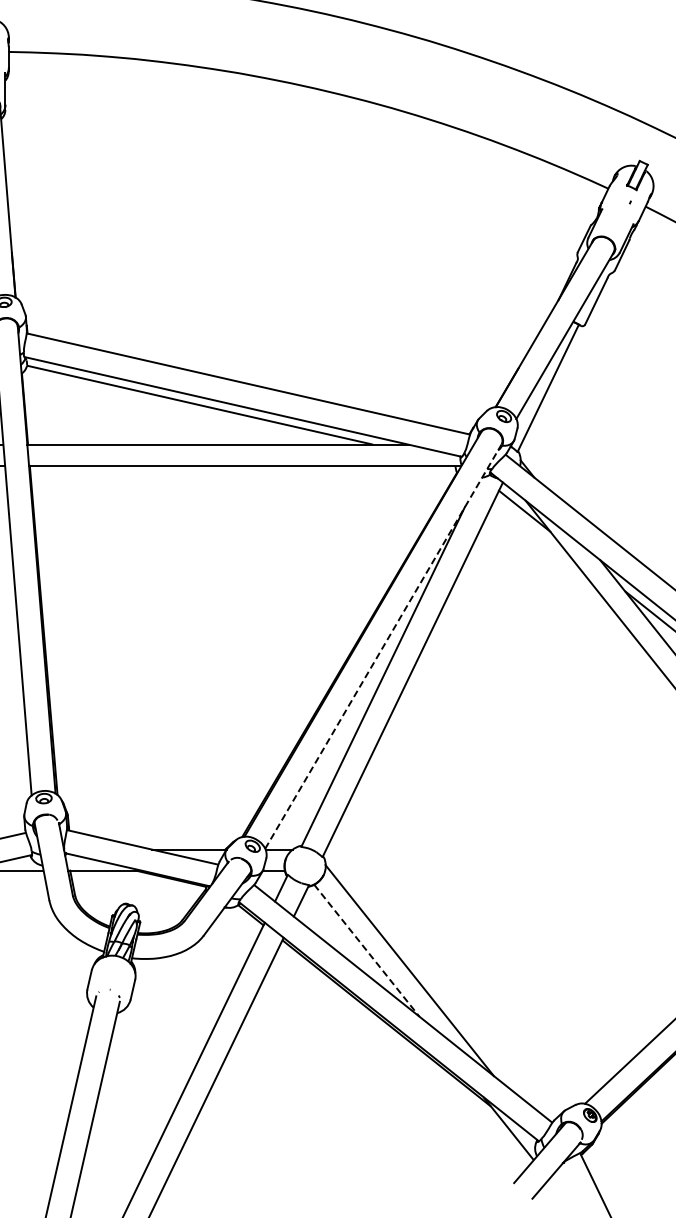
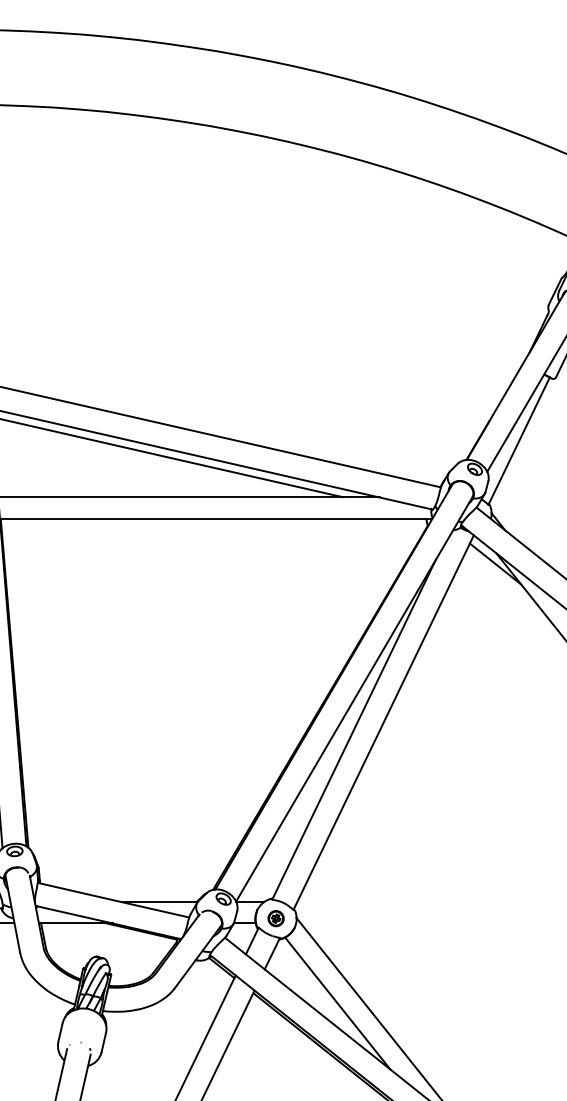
line: (383, 646) -> (354, 699), dashed -> solid
part: (304, 865) -> (275, 918), added
line: (367, 951) -> (338, 1004), dashed -> solid

